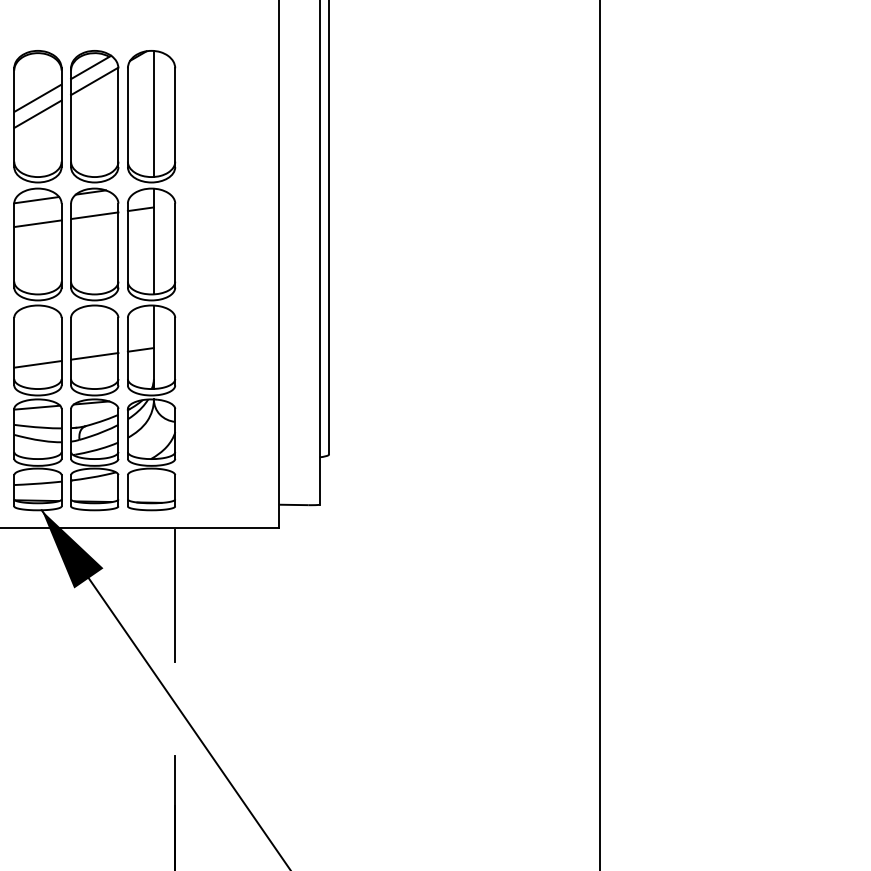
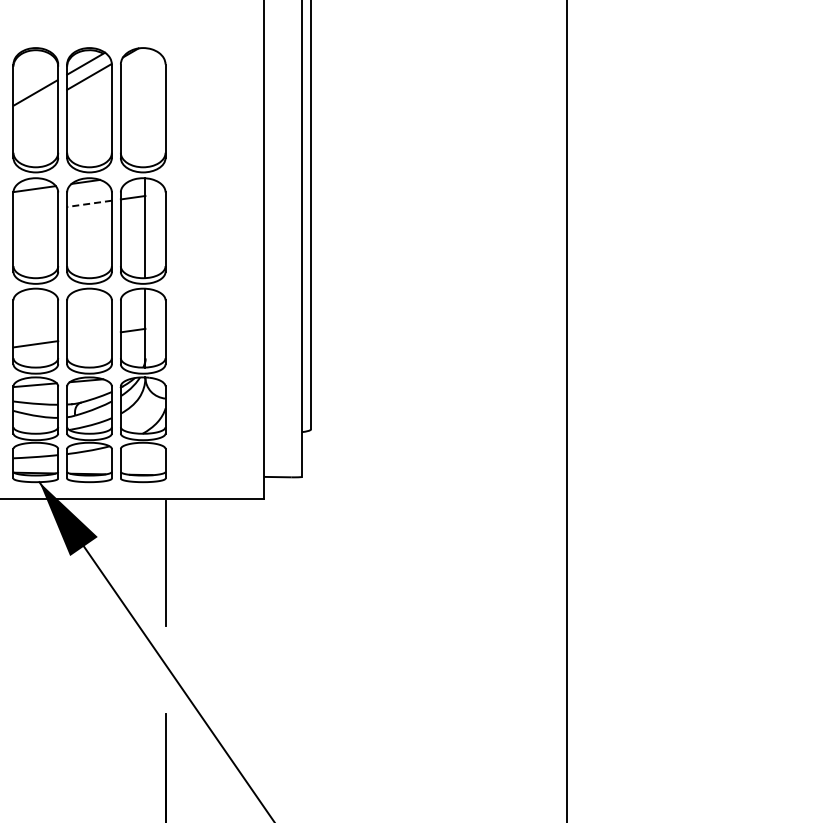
line: (37, 113) -> (35, 107), removed
line: (153, 113) -> (145, 107), removed
line: (94, 215) -> (89, 203), solid -> dashed
line: (37, 223) -> (35, 211), removed
line: (94, 356) -> (89, 336), removed

